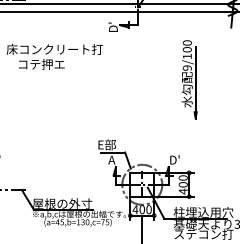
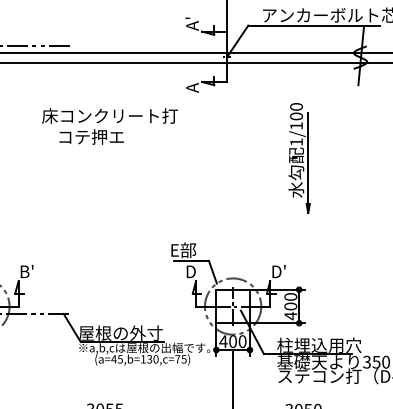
text: (112, 27) -> (191, 85), D' -> A
text: (187, 68) -> (296, 142), 9/100 -> 1/100
text: (112, 159) -> (190, 271), A -> D

